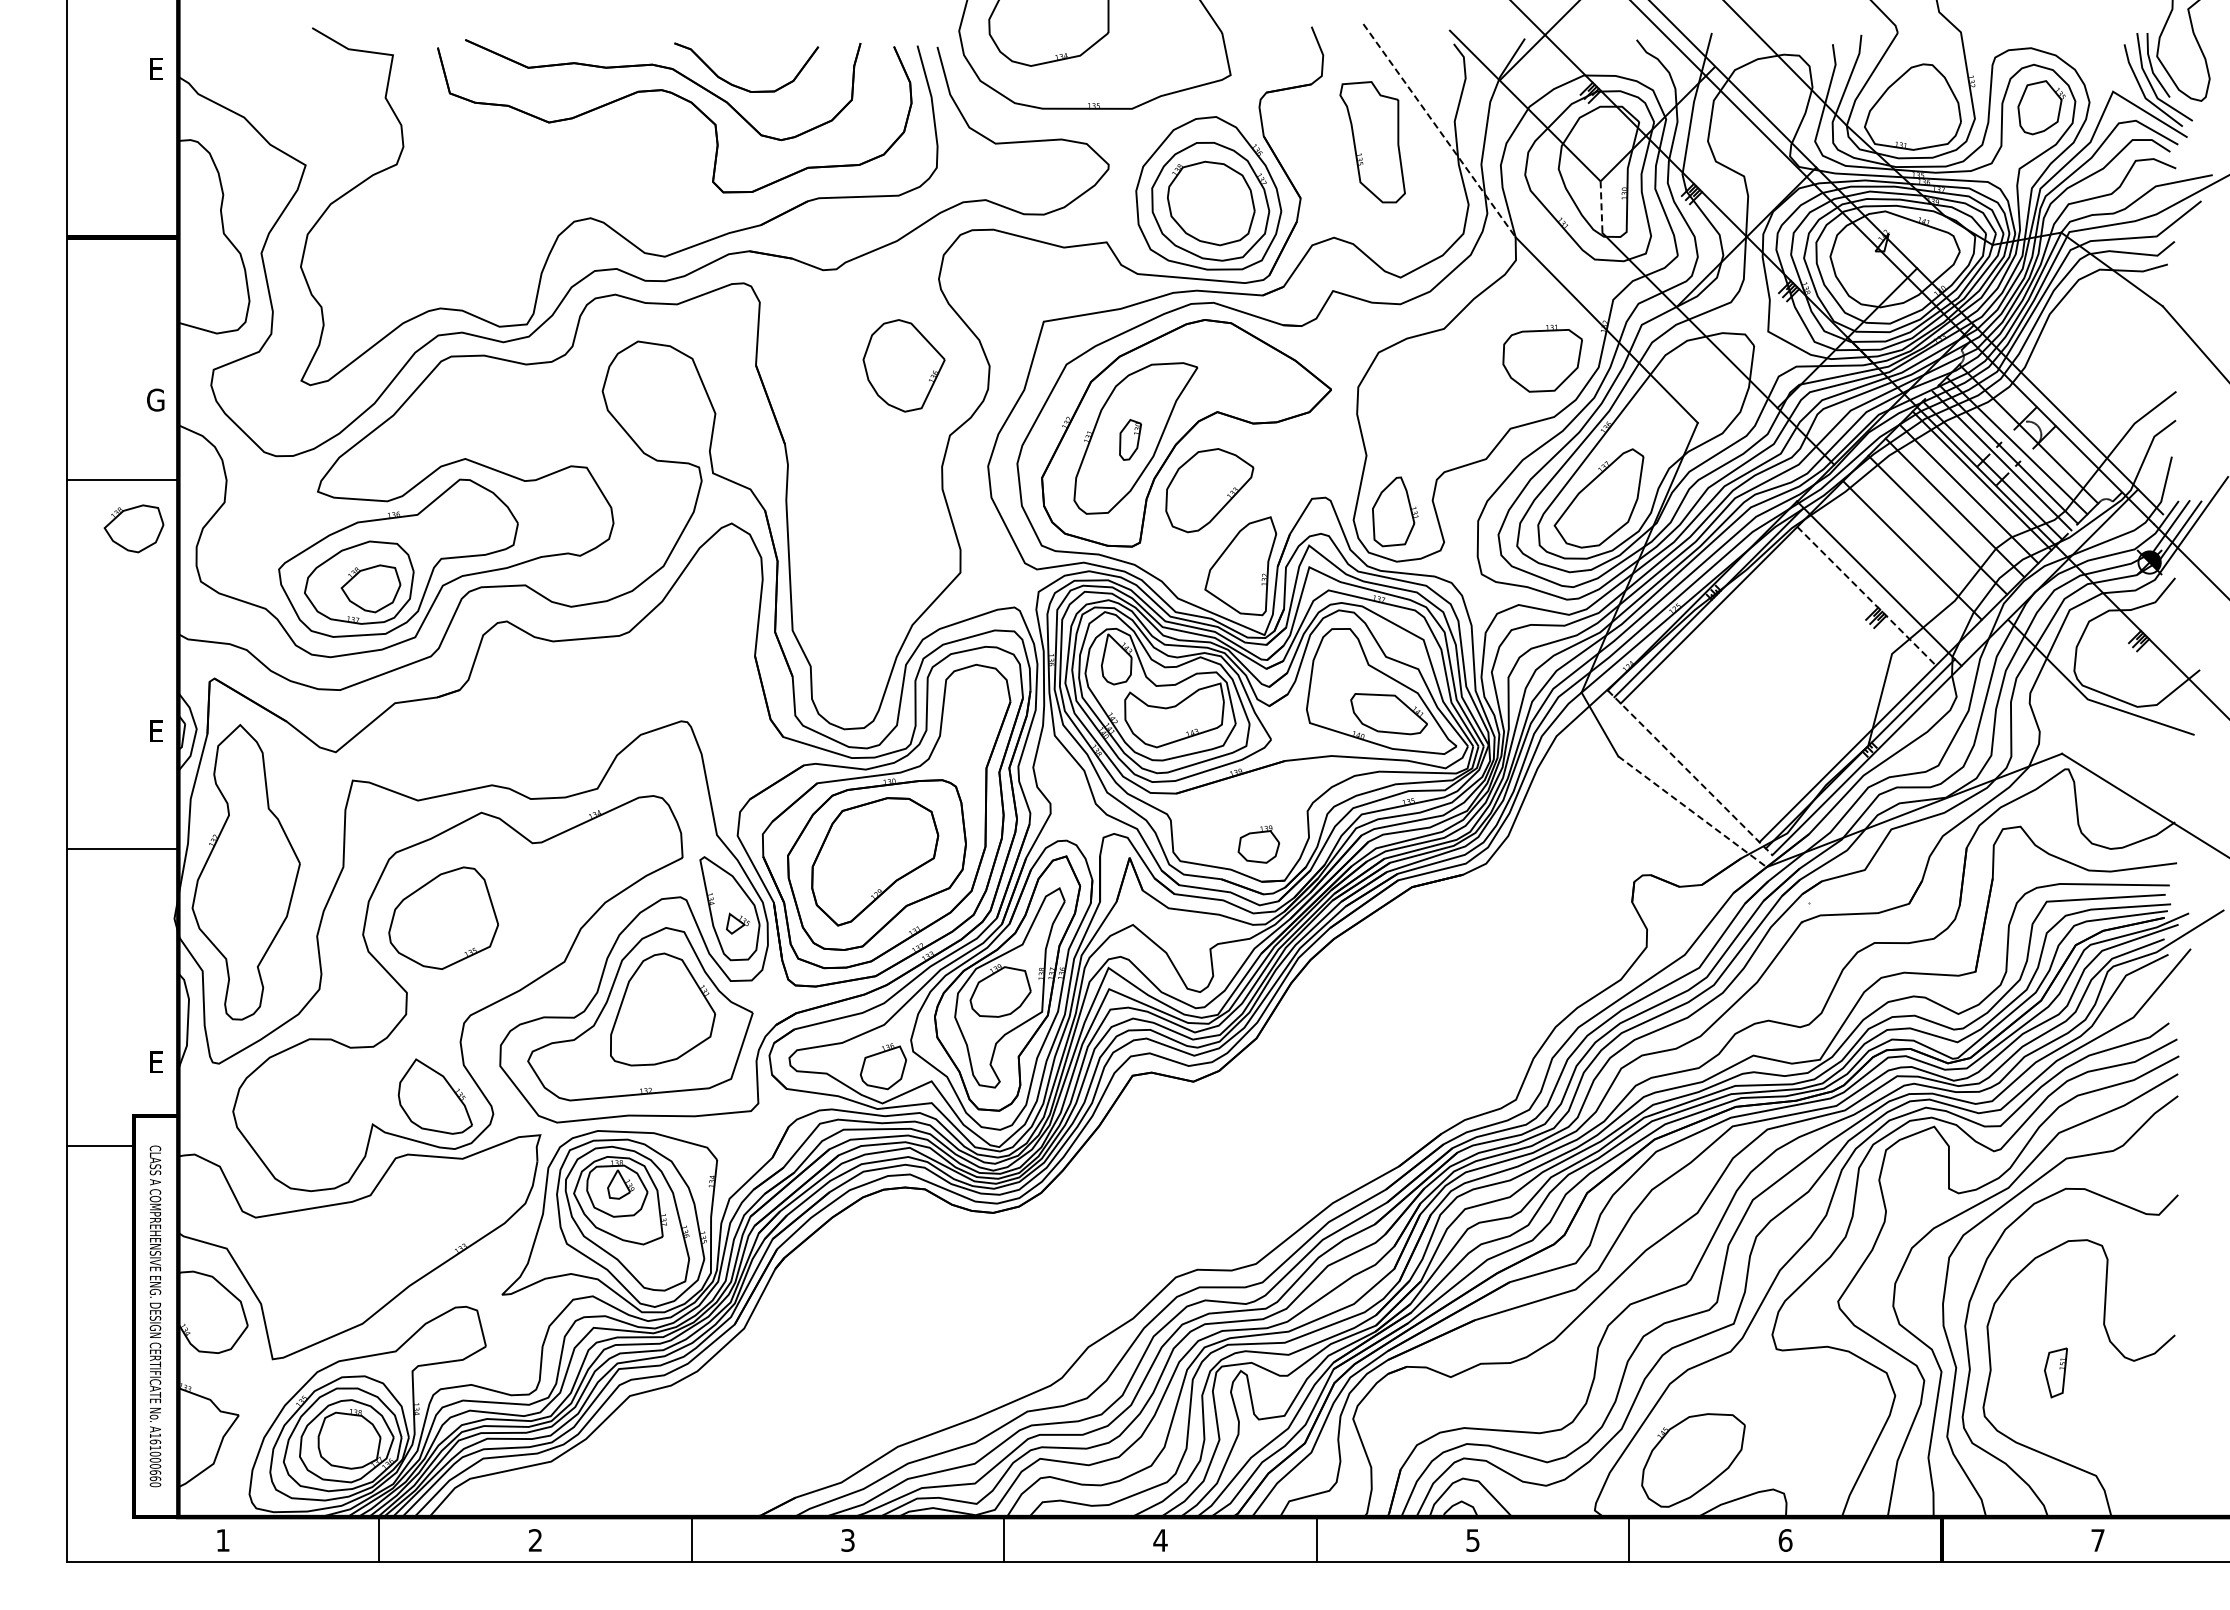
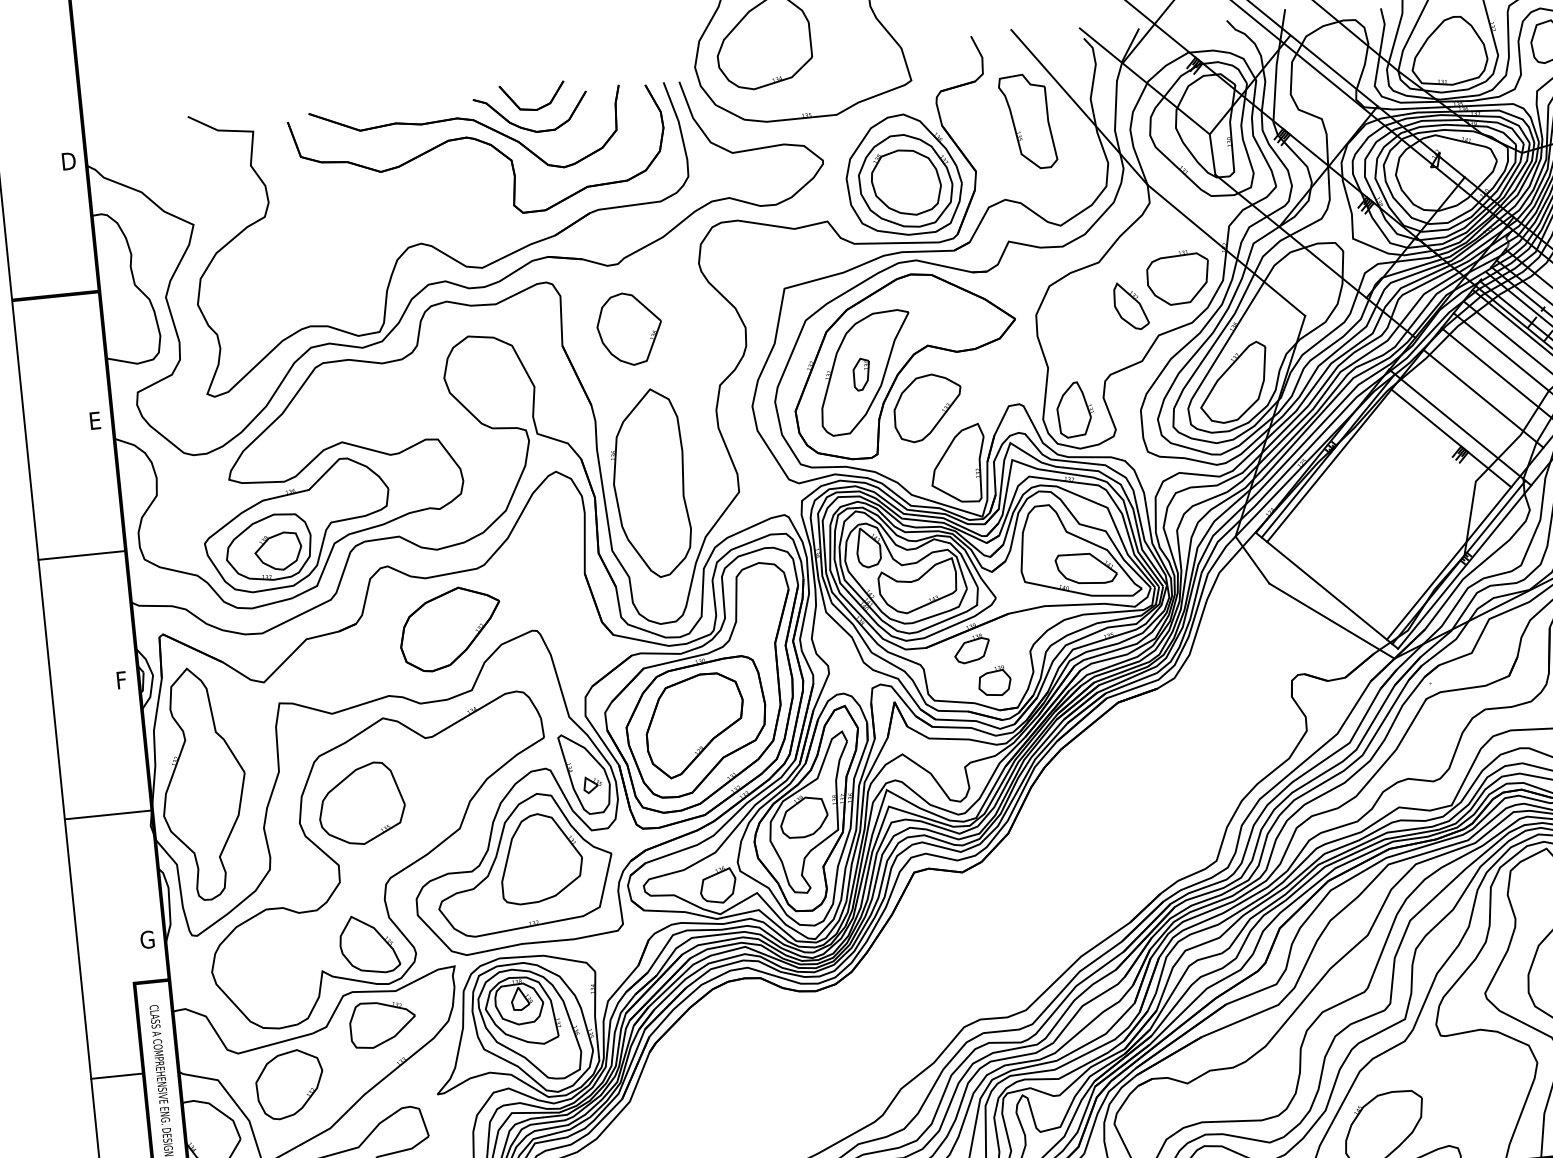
part: (750, 62) -> (534, 108), added
text: (156, 69) -> (69, 161), E -> D
line: (1439, 130) -> (1079, 107), dashed -> solid
line: (1601, 207) -> (1212, 154), dashed -> solid
part: (903, 365) -> (629, 328), moved
part: (1479, 387) -> (1131, 305), added
text: (155, 399) -> (94, 420), G -> E
line: (122, 480) -> (82, 555), moved
part: (133, 528) -> (87, 523), removed
part: (848, 550) -> (649, 483), added
line: (1867, 596) -> (1452, 438), dashed -> solid
part: (578, 708) -> (450, 628), added
text: (156, 730) -> (121, 679), E -> F
line: (1690, 773) -> (1327, 591), dashed -> solid
part: (1234, 800) -> (972, 648), added
line: (1692, 811) -> (1331, 620), dashed -> solid
line: (122, 848) -> (108, 814), moved
text: (155, 1061) -> (147, 939), E -> G
line: (99, 1145) -> (116, 1076), moved
part: (442, 1198) -> (383, 1023), added
part: (316, 1262) -> (289, 1083), added

